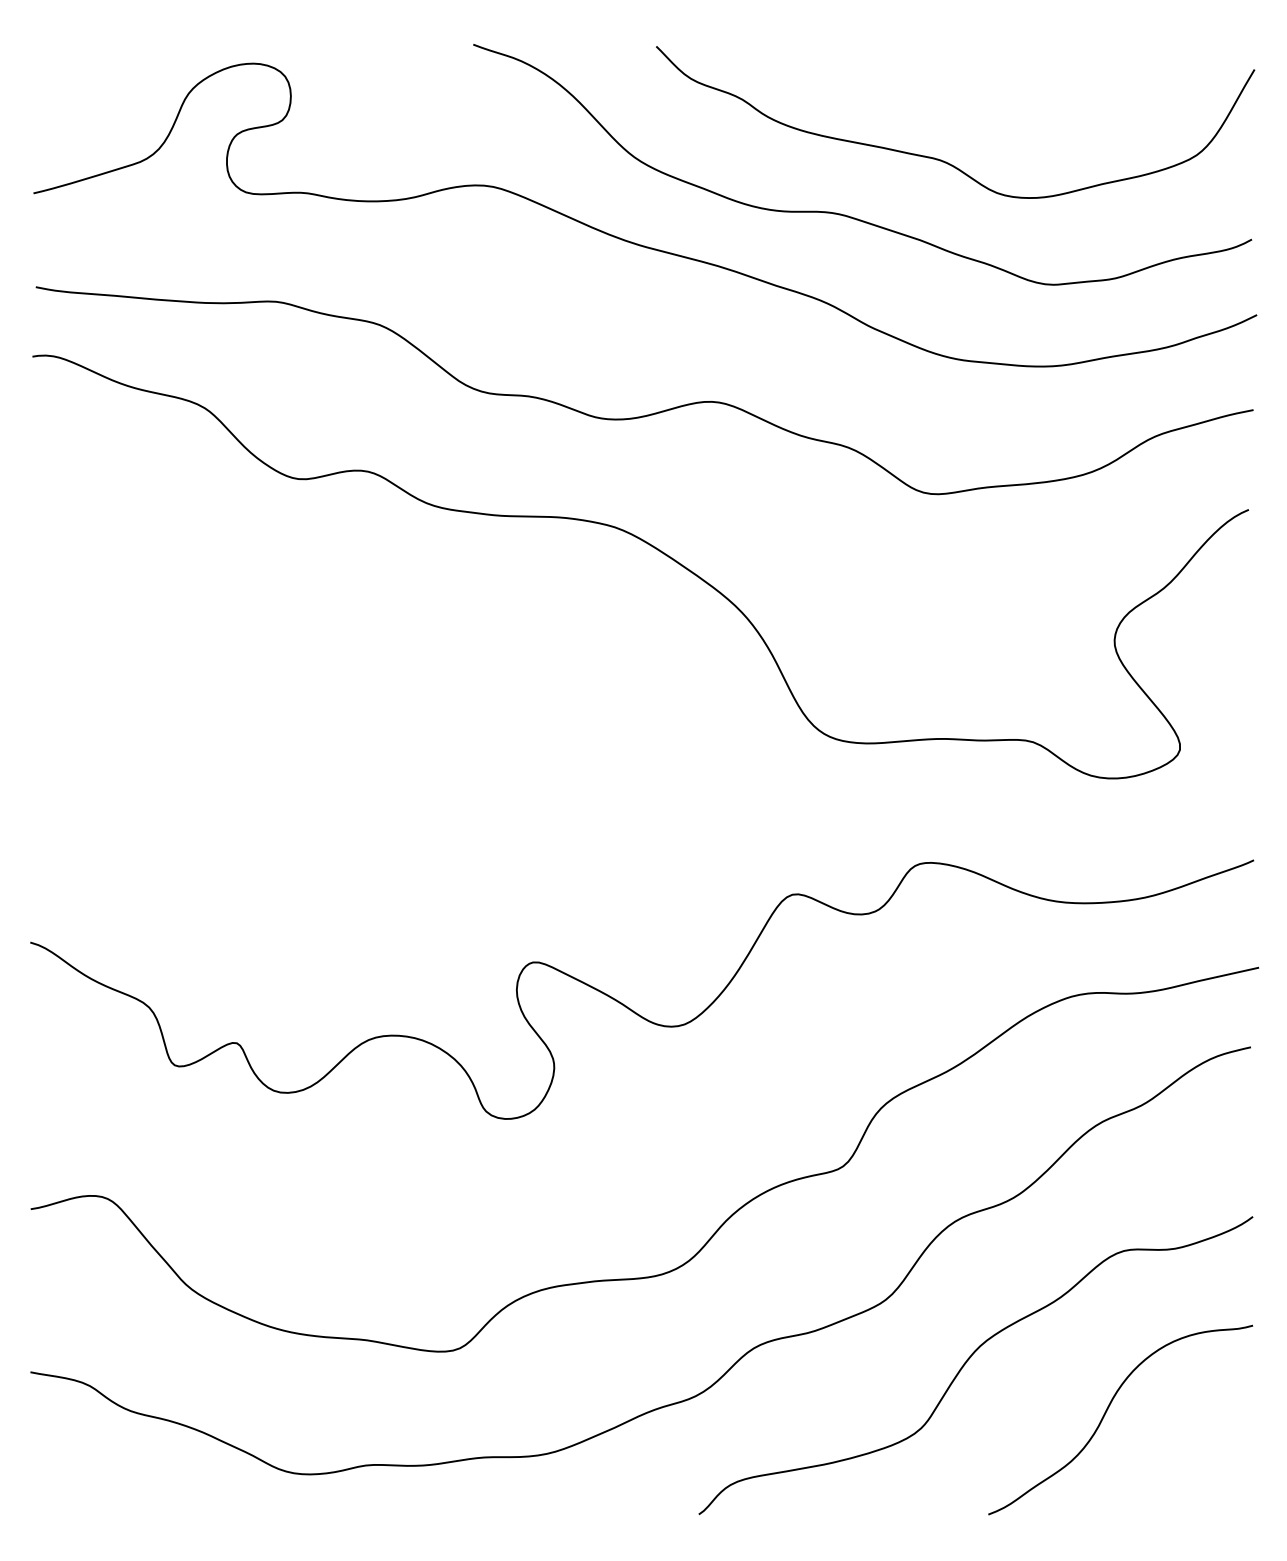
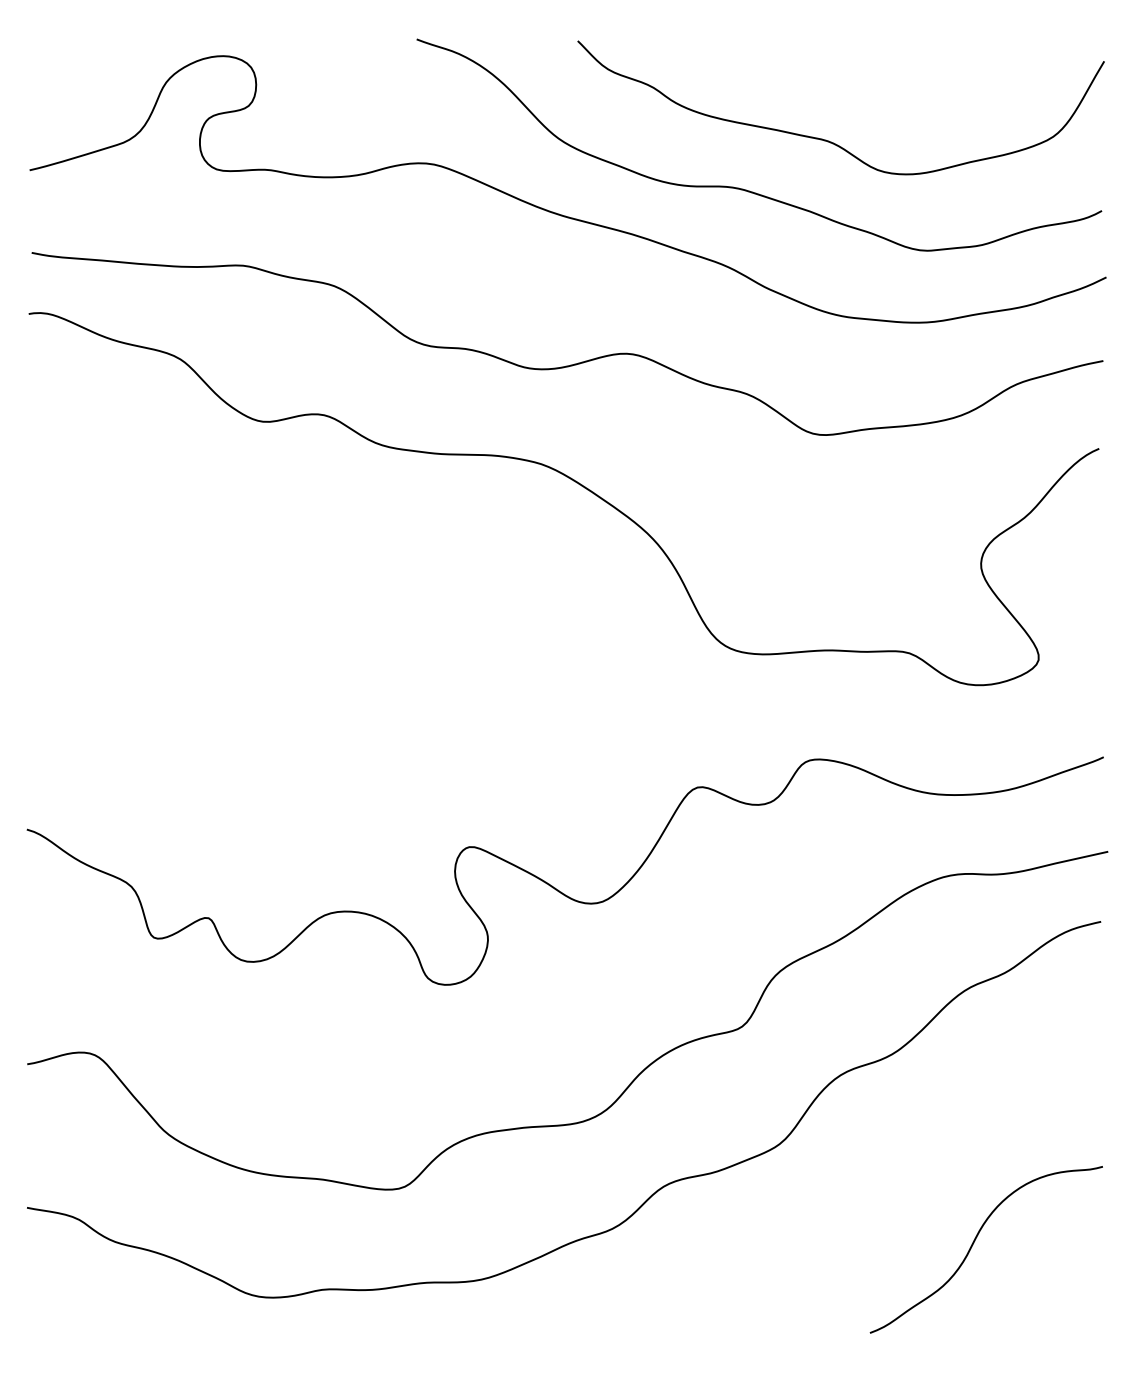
curve: (970, 1358) -> (854, 1195), removed

